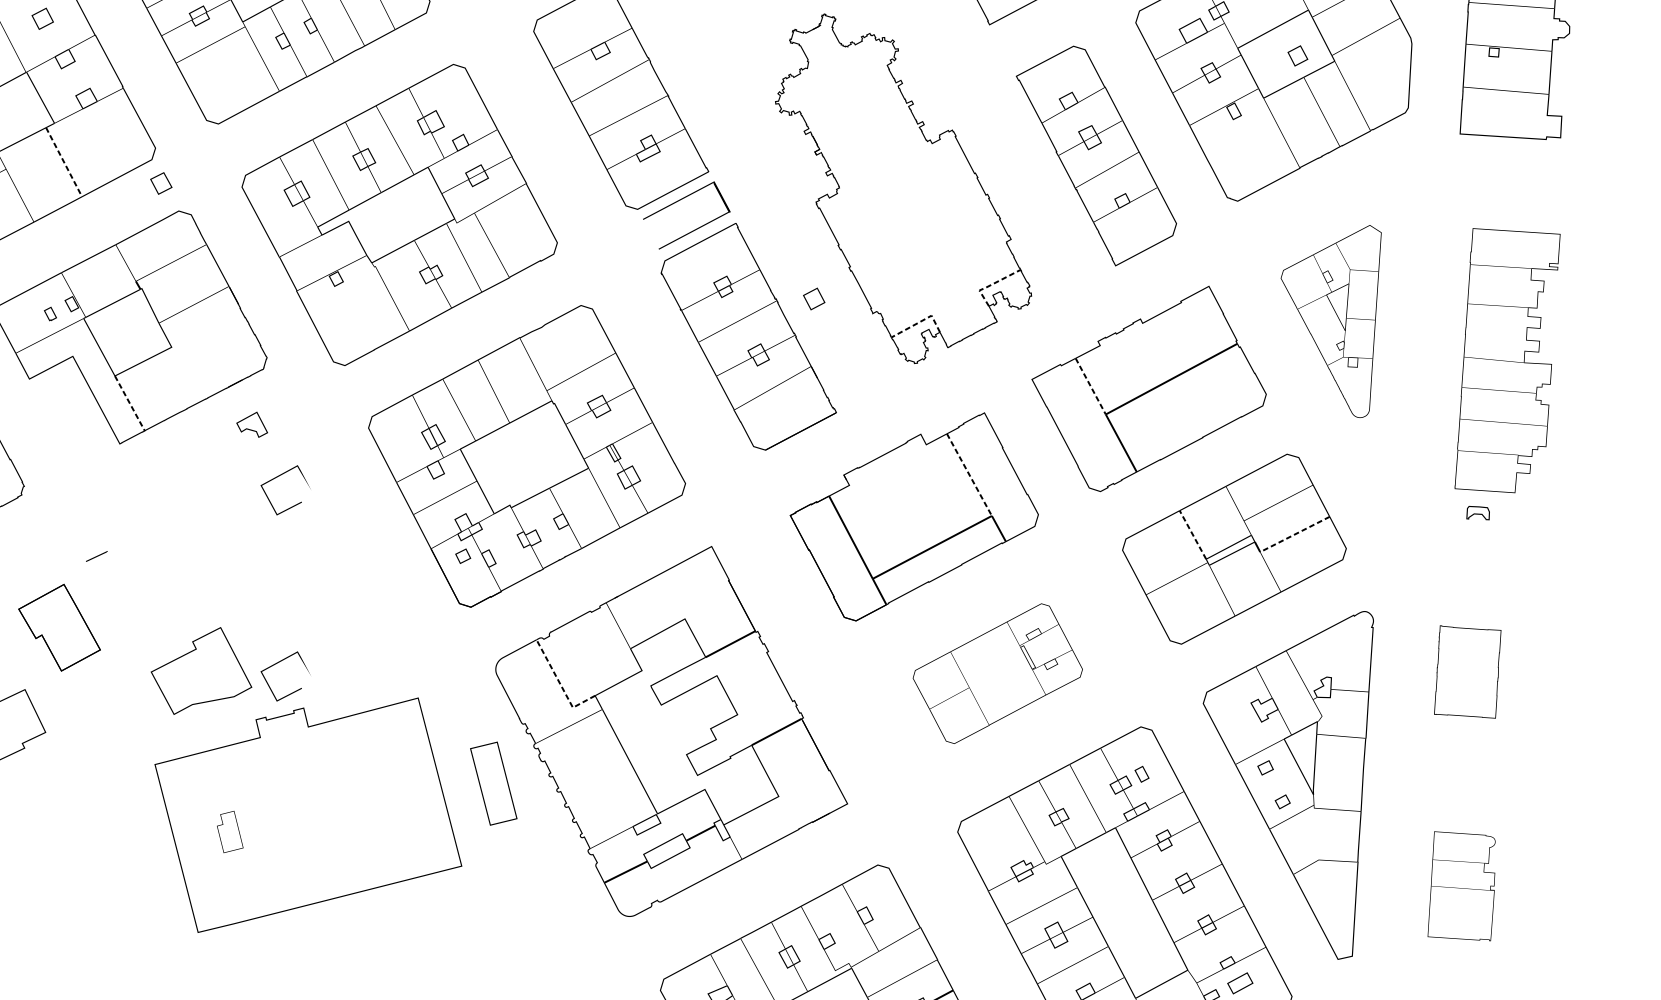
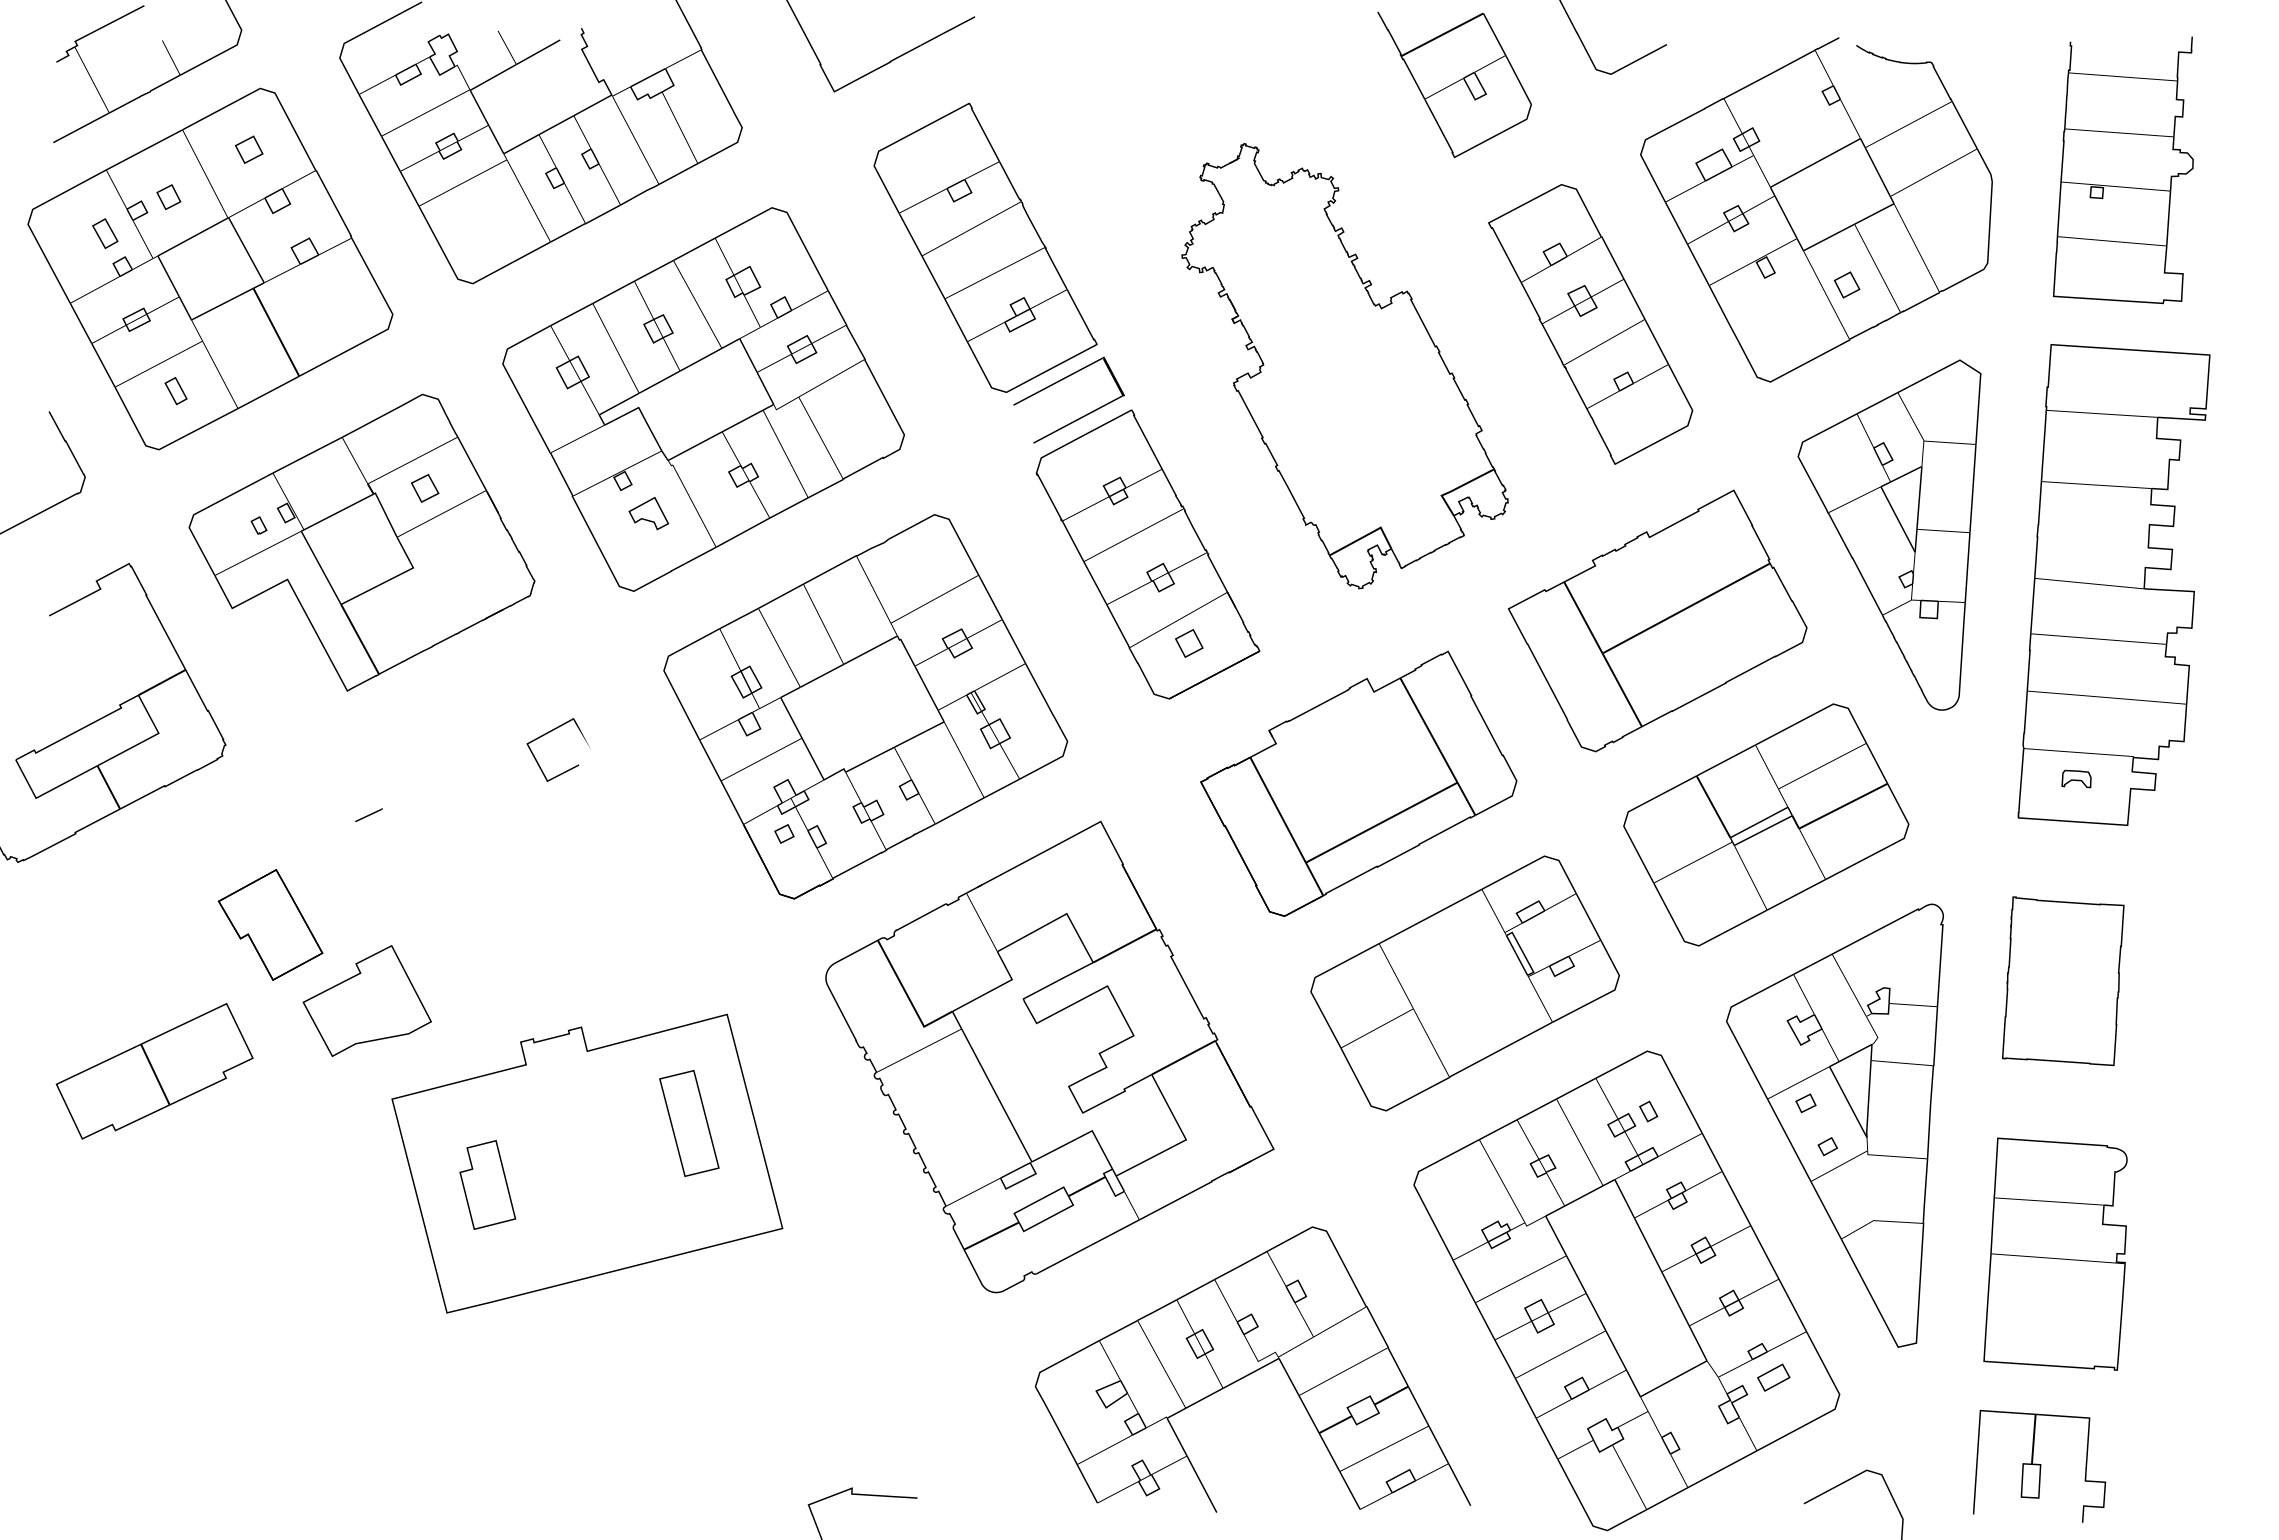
part: (1297, 55) -> (1846, 284), moved
line: (64, 162) -> (276, 332), dashed -> solid
part: (161, 183) -> (425, 488), moved
line: (991, 284) -> (1456, 488), dashed -> solid
part: (814, 299) -> (1189, 643), moved
line: (920, 321) -> (1366, 535), dashed -> solid
part: (1331, 321) -> (1889, 534), size x1.43
part: (1507, 360) -> (2113, 584), size x1.43
line: (1090, 386) -> (1583, 617), dashed -> solid
line: (130, 403) -> (360, 639), dashed -> solid
part: (251, 424) -> (648, 513), moved
line: (969, 474) -> (1428, 730), dashed -> solid
line: (1192, 534) -> (1713, 806), dashed -> solid
line: (1295, 534) -> (1843, 806), dashed -> solid
line: (96, 556) -> (368, 815), moved
part: (279, 662) -> (550, 969), removed
part: (200, 670) -> (366, 1000), moved
part: (1467, 672) -> (2063, 981), size x1.43
part: (997, 673) -> (1464, 983), size x1.43
line: (560, 684) -> (908, 997), dashed -> solid
part: (493, 783) -> (689, 1123), moved
part: (229, 831) -> (487, 1184), size x1.67
part: (1461, 885) -> (2055, 1253), size x1.67

